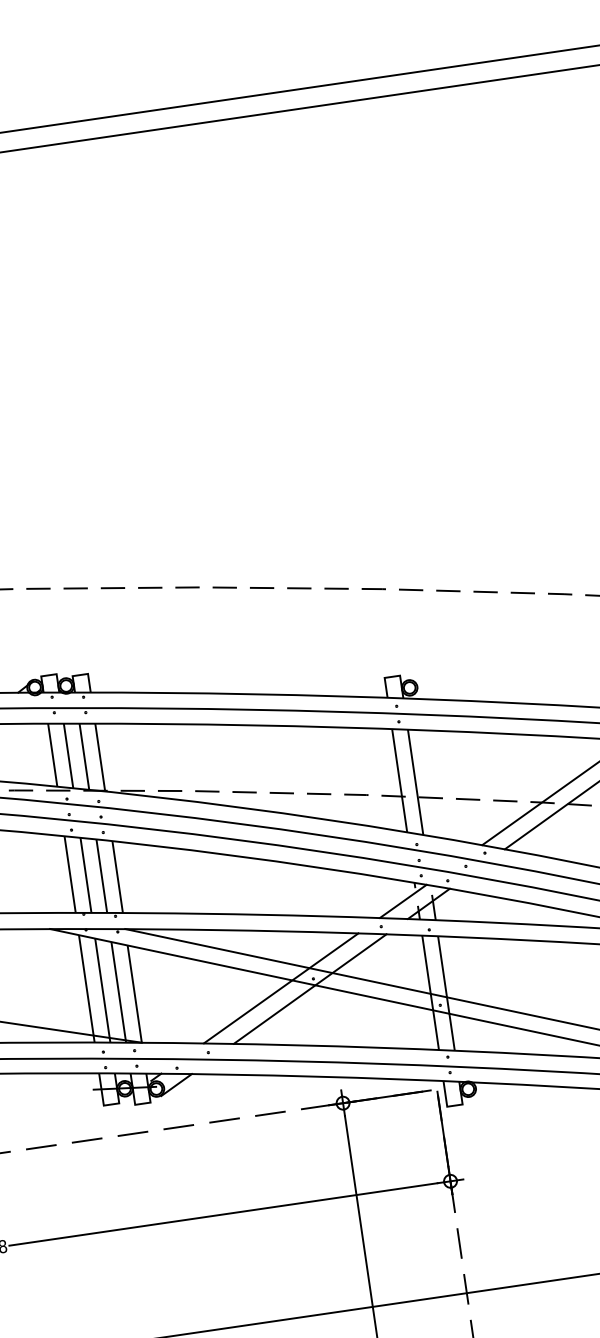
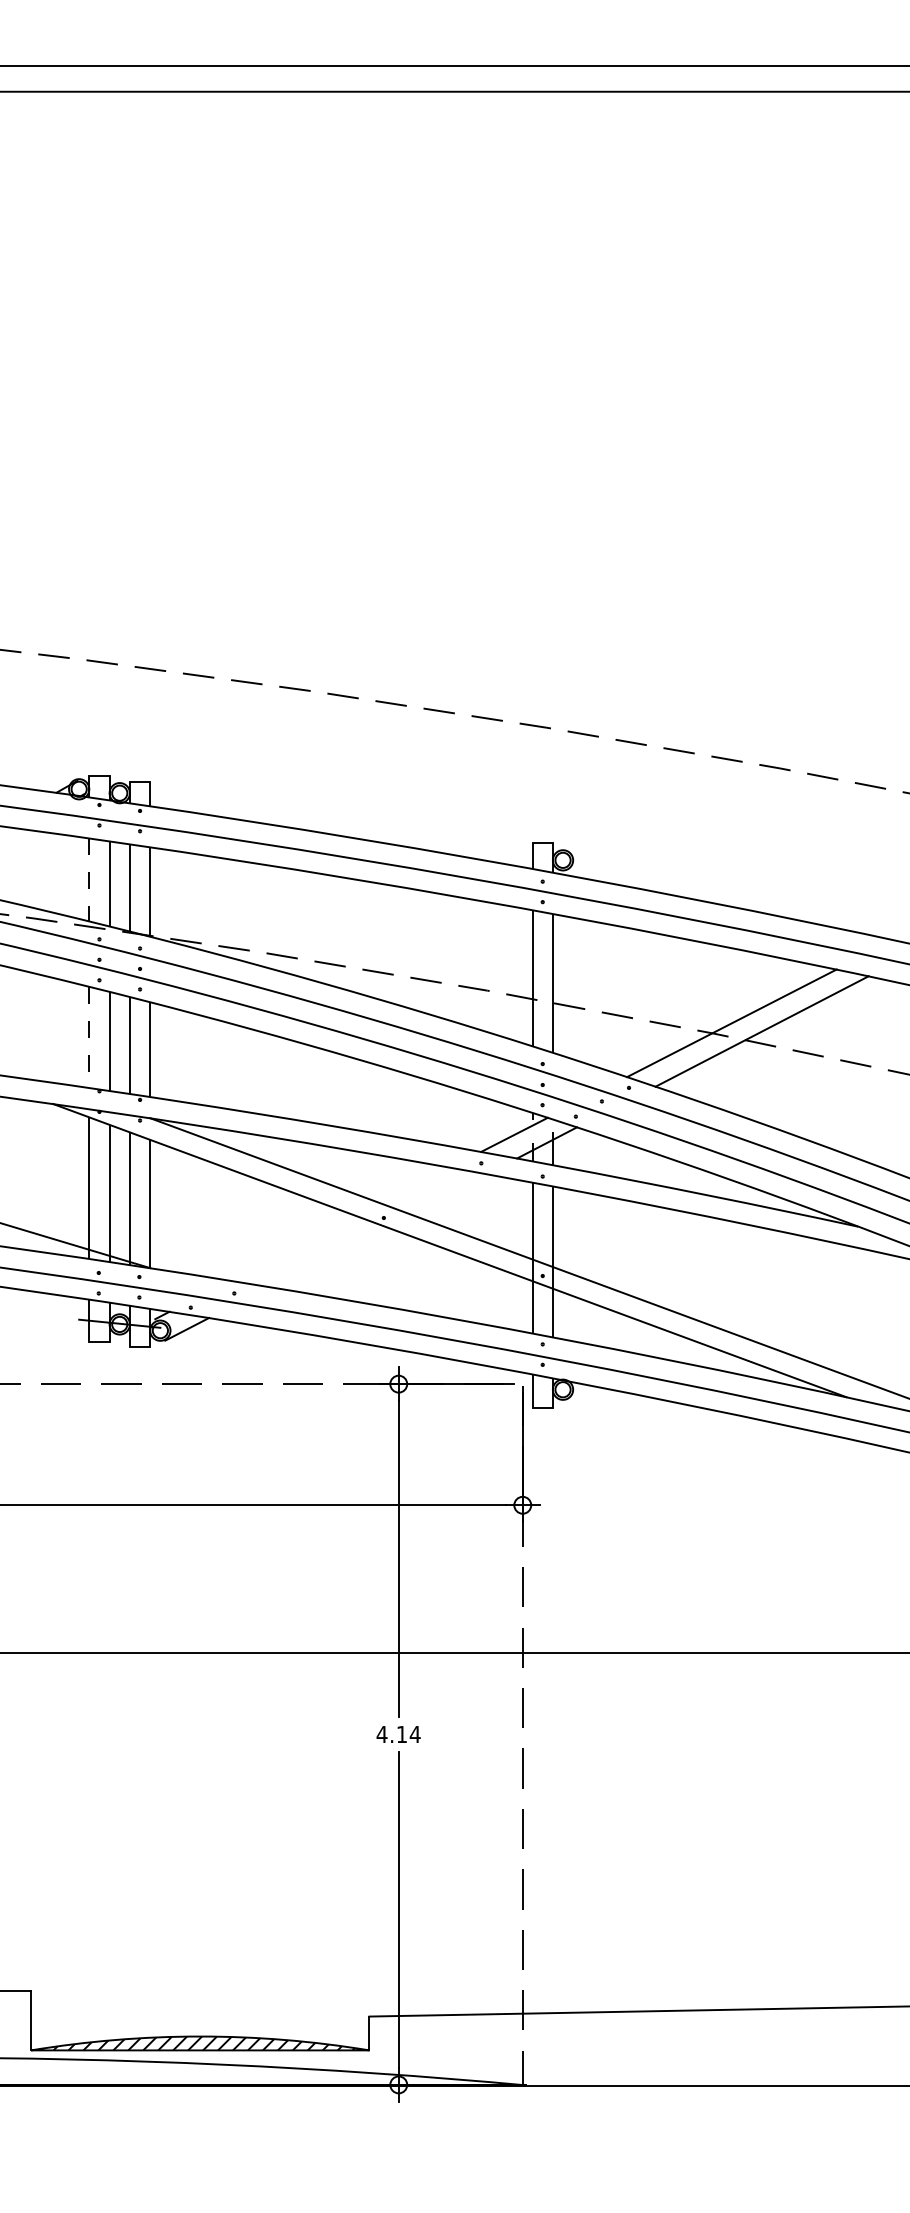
line: (52, 754) -> (89, 879), solid -> dashed
line: (70, 874) -> (89, 1037), solid -> dashed
line: (281, 987) -> (340, 1223), removed
line: (309, 989) -> (377, 1230), removed

